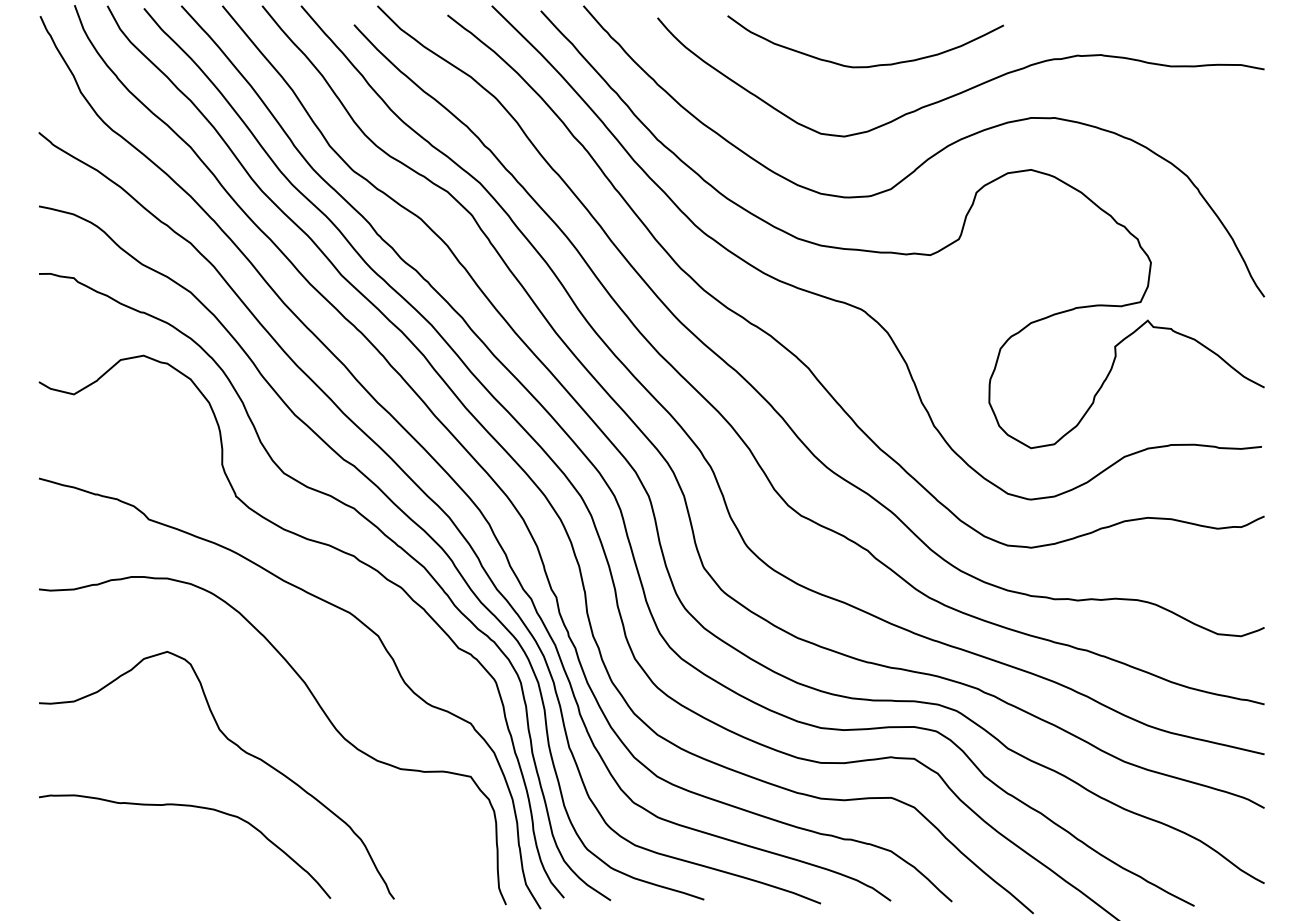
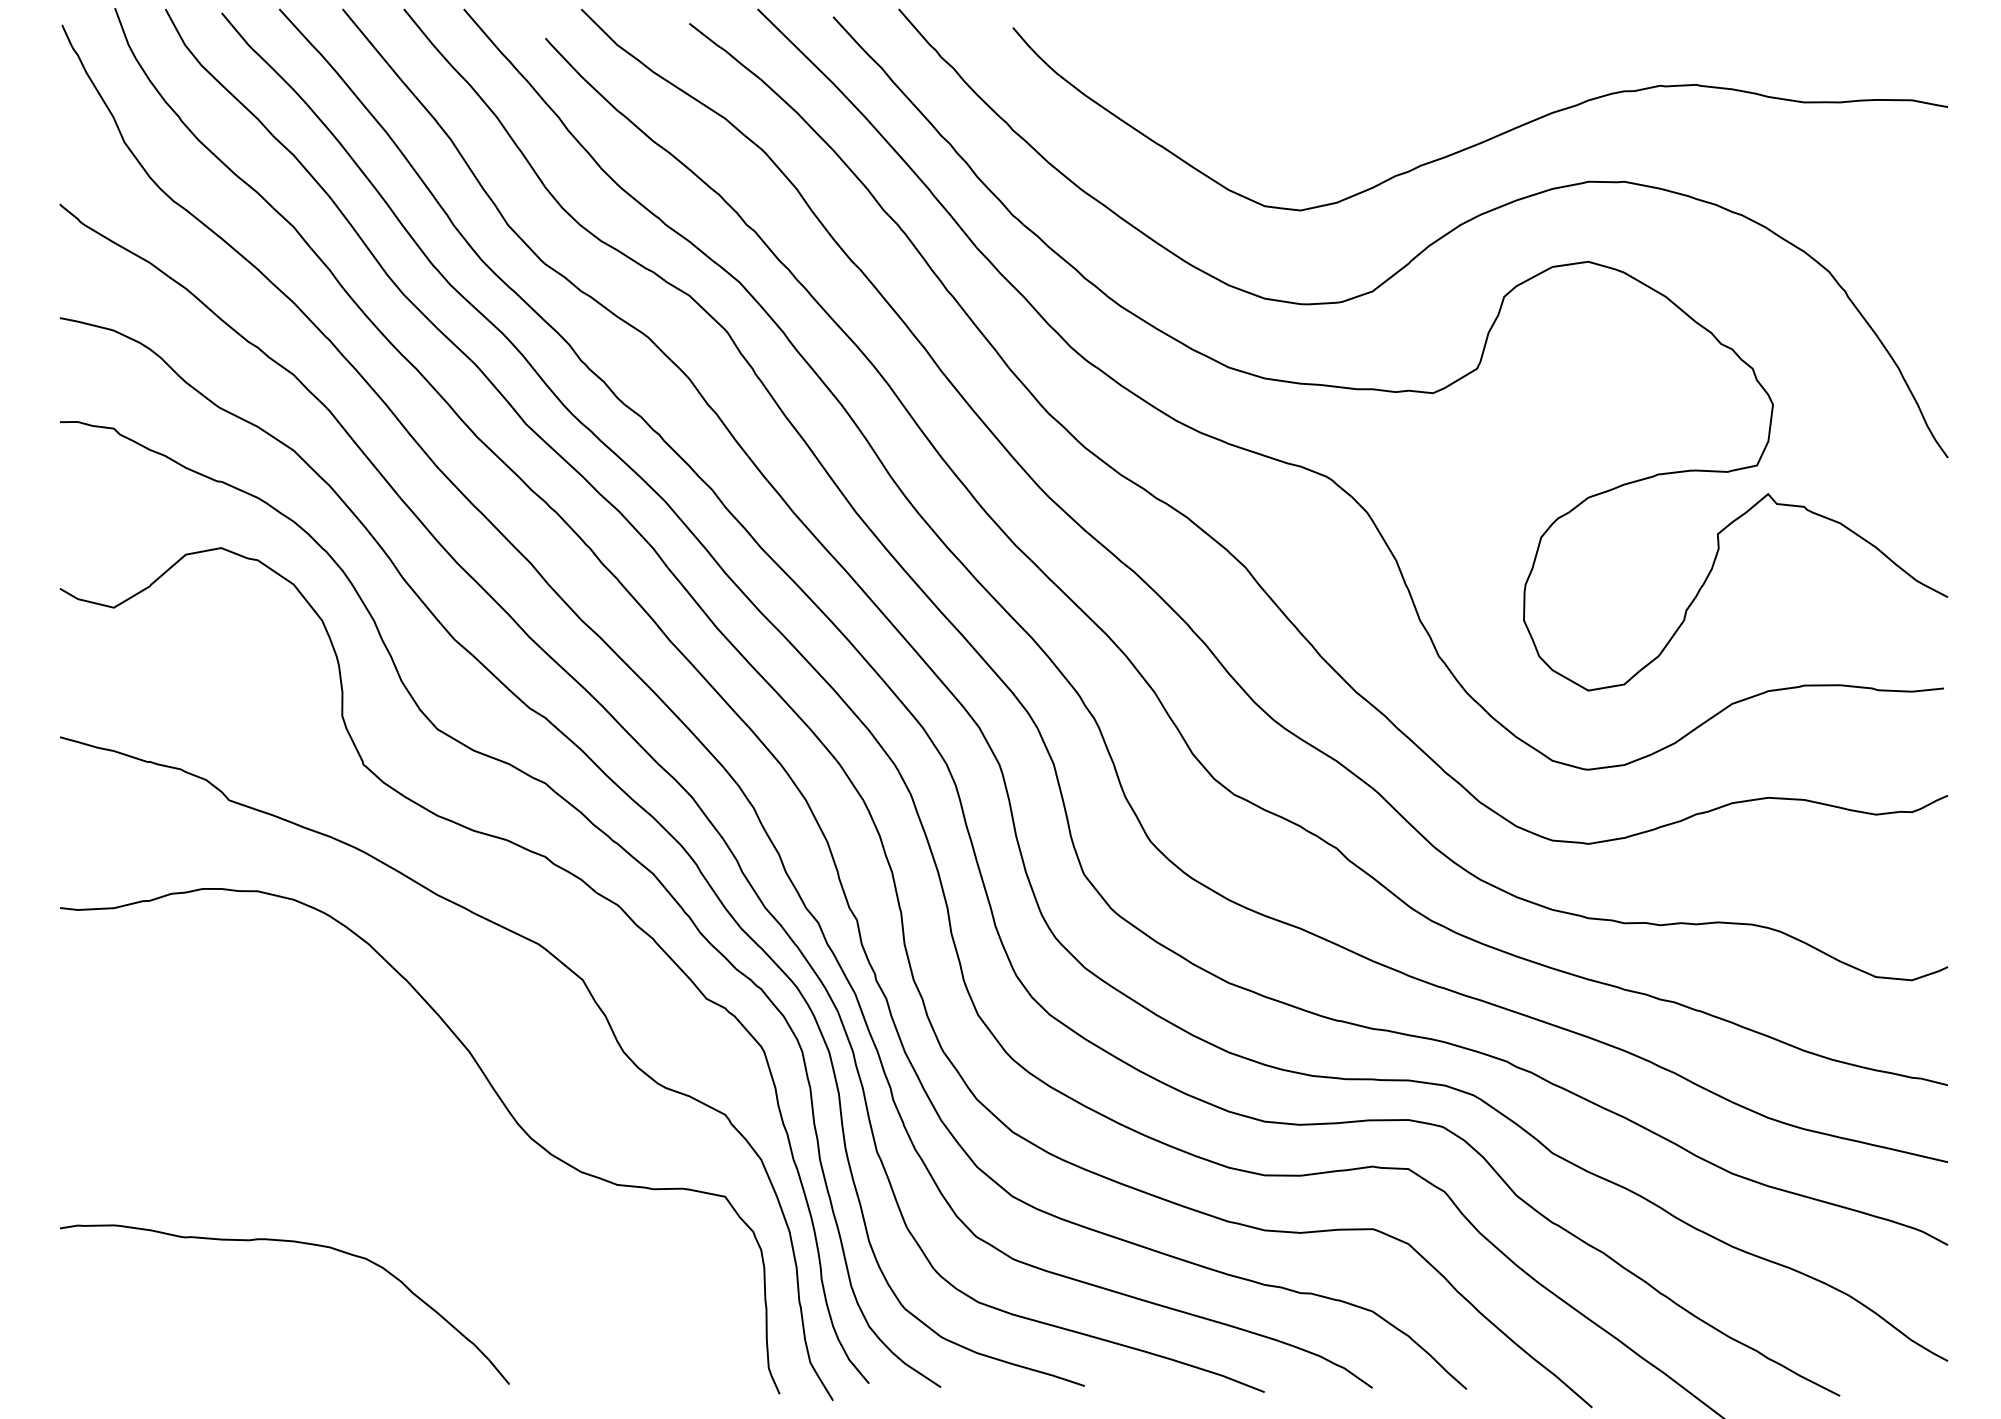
curve: (870, 65) -> (1340, 101), removed
curve: (241, 750) -> (371, 1156), removed

